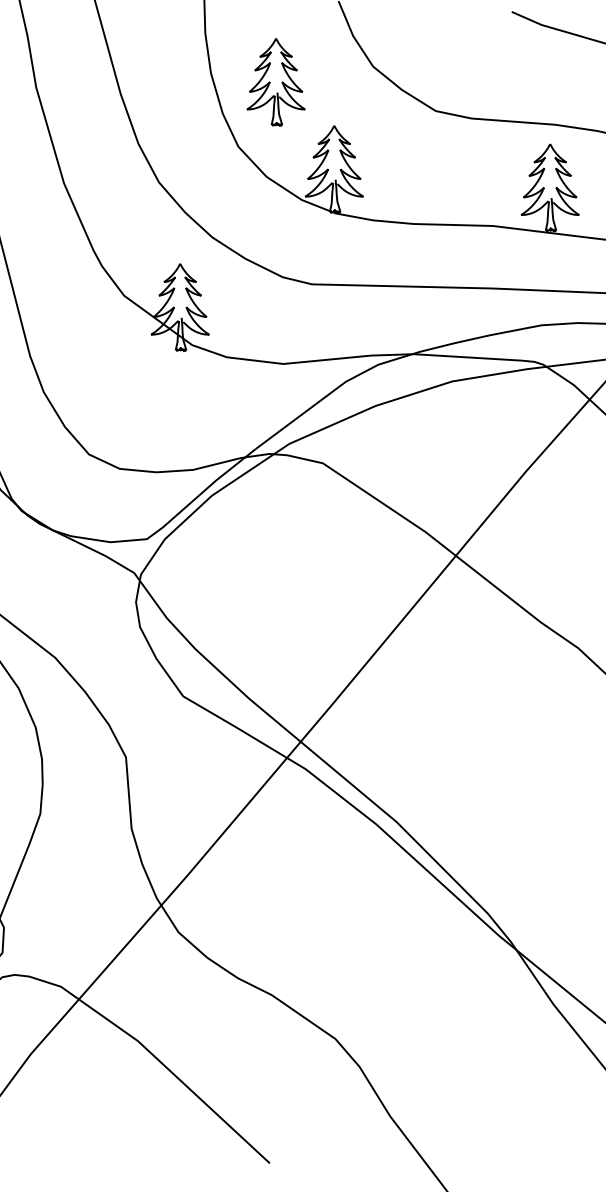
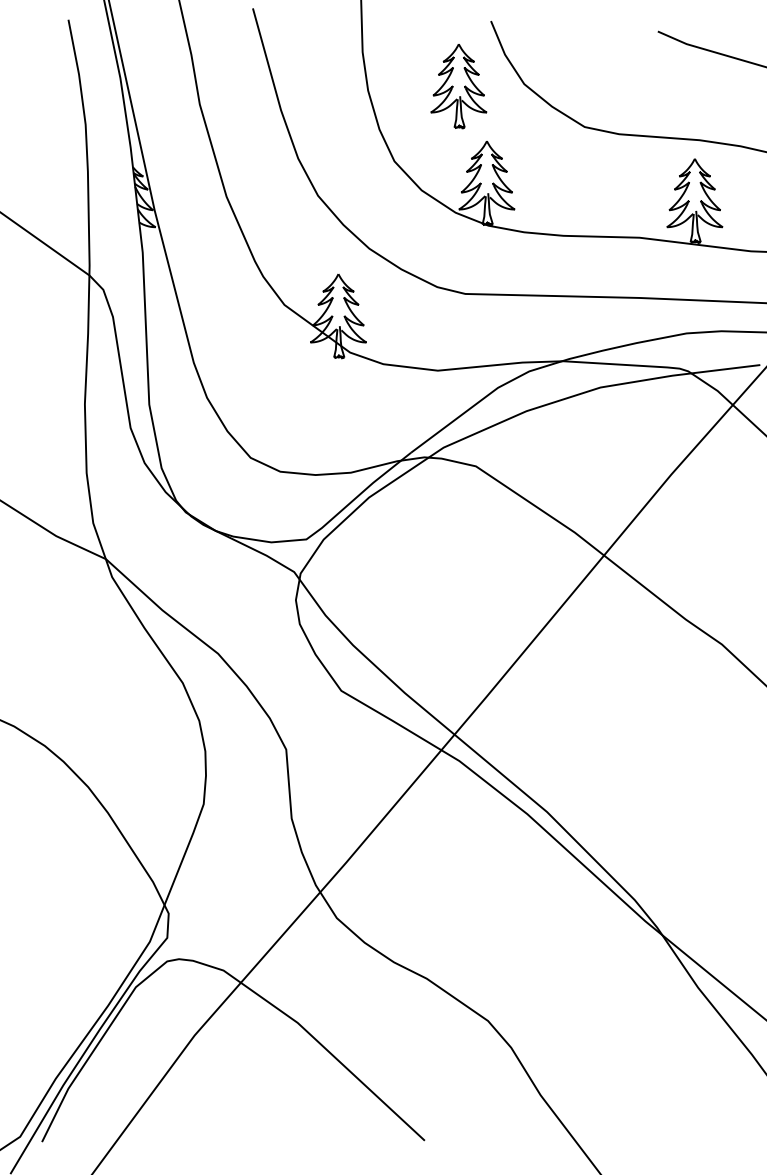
part: (275, 82) -> (458, 86), moved

